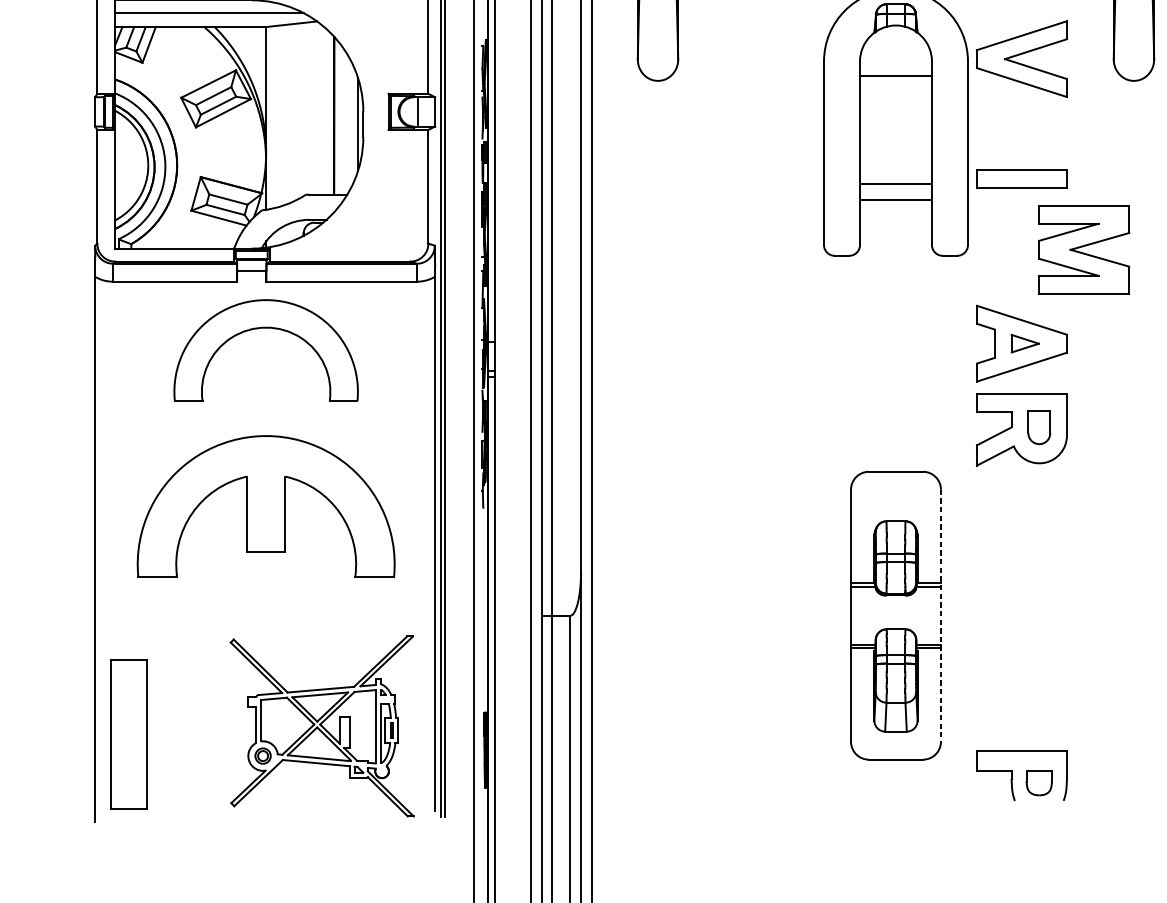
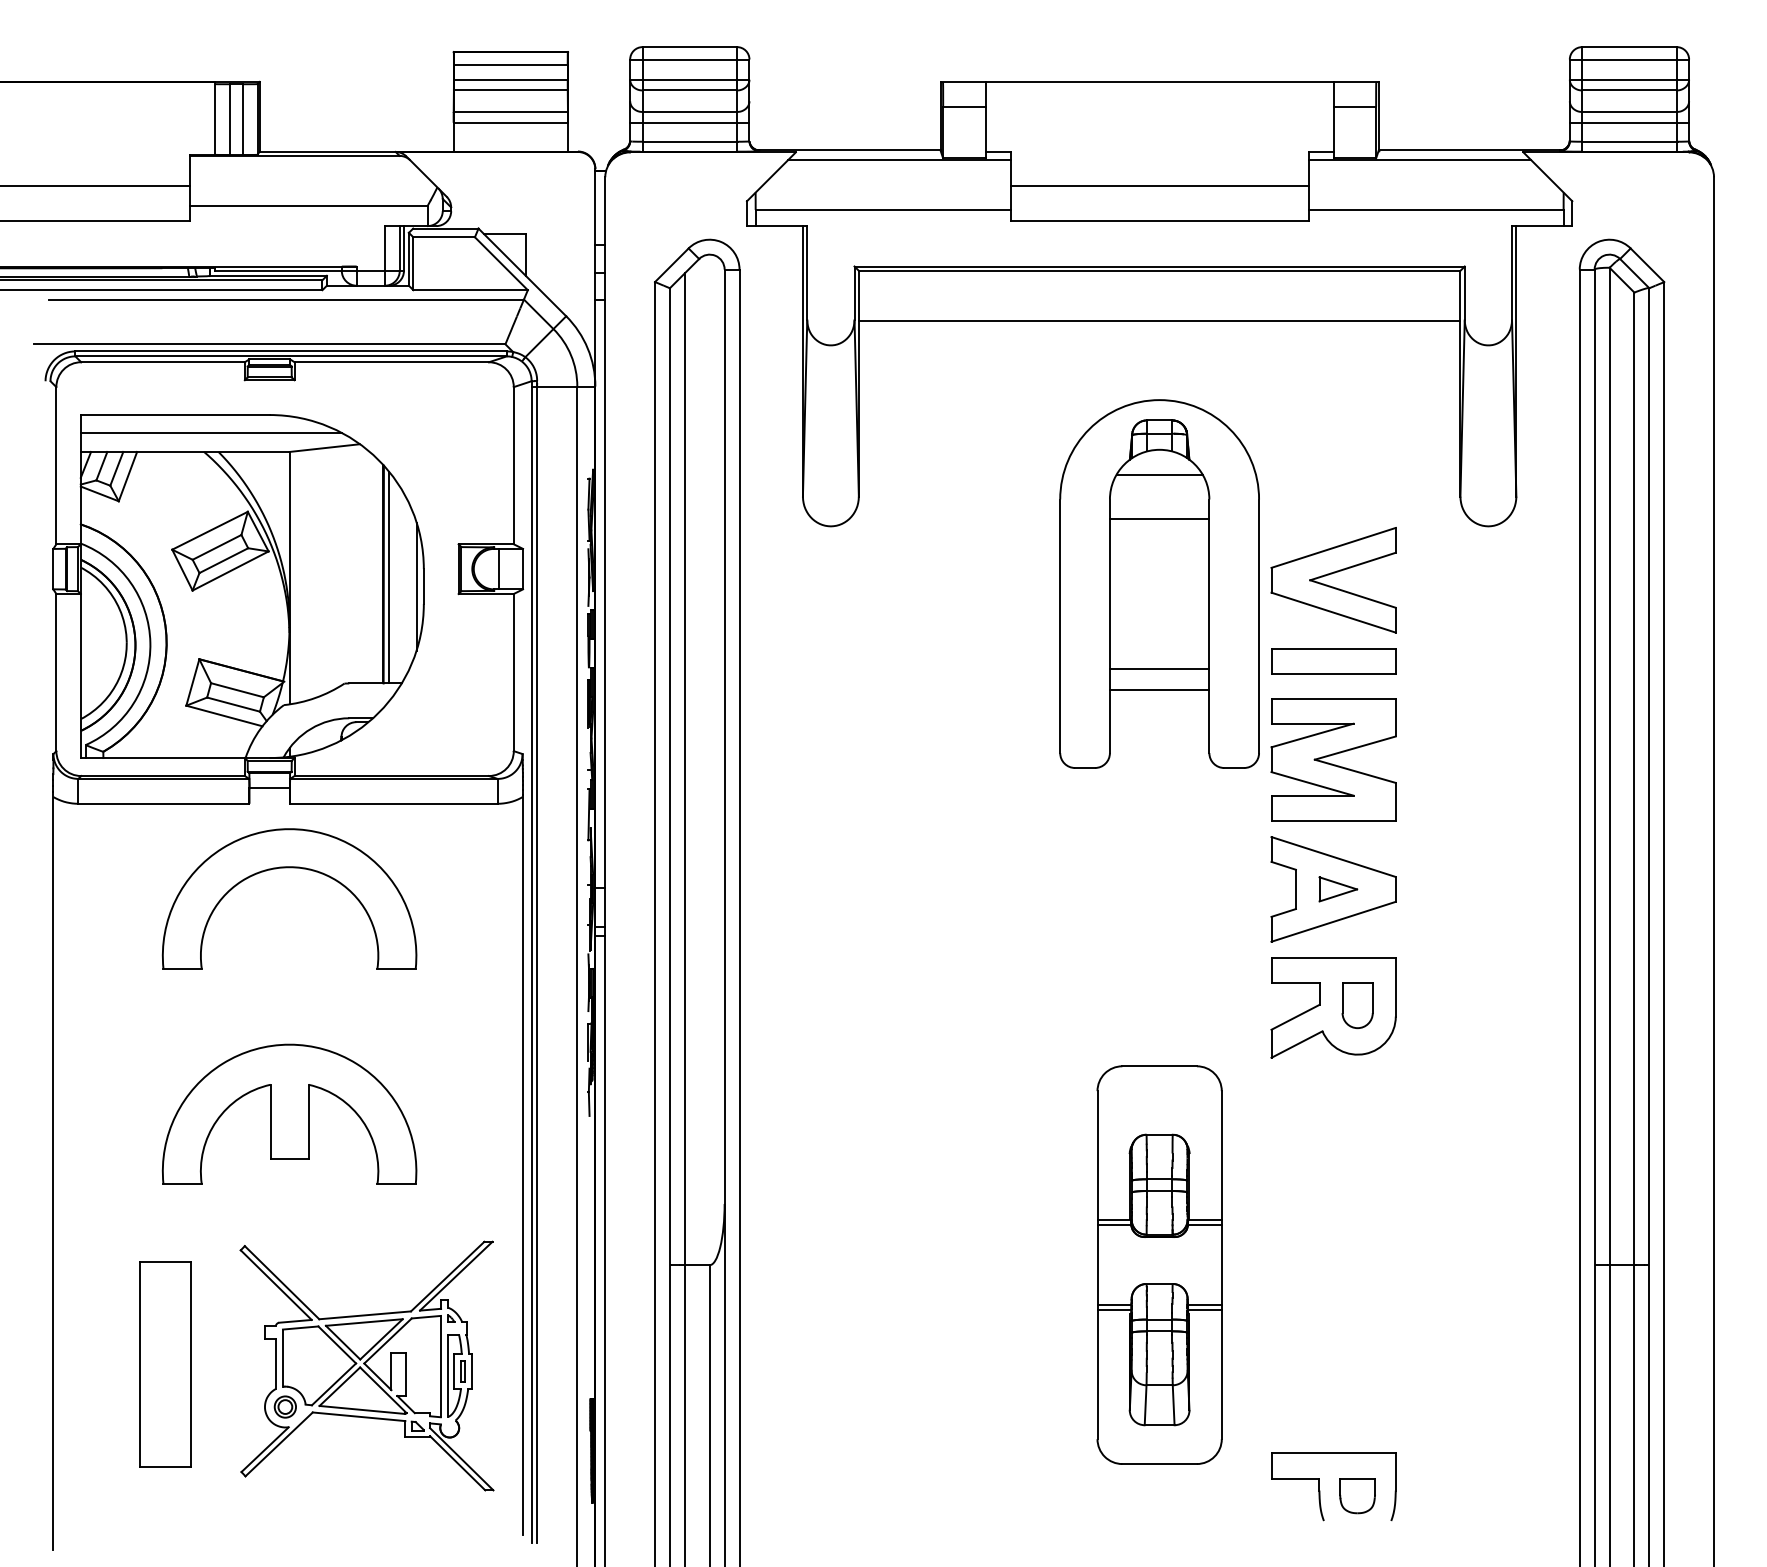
line: (895, 43) -> (1159, 474), added
part: (1021, 59) -> (1333, 580), moved
line: (338, 117) -> (389, 577), added
part: (1084, 249) -> (1333, 759), moved
part: (266, 505) -> (289, 1113), size x0.71
line: (940, 615) -> (1221, 1265), dashed -> solid
part: (321, 726) -> (366, 1365), moved
part: (129, 734) -> (165, 1364), moved

